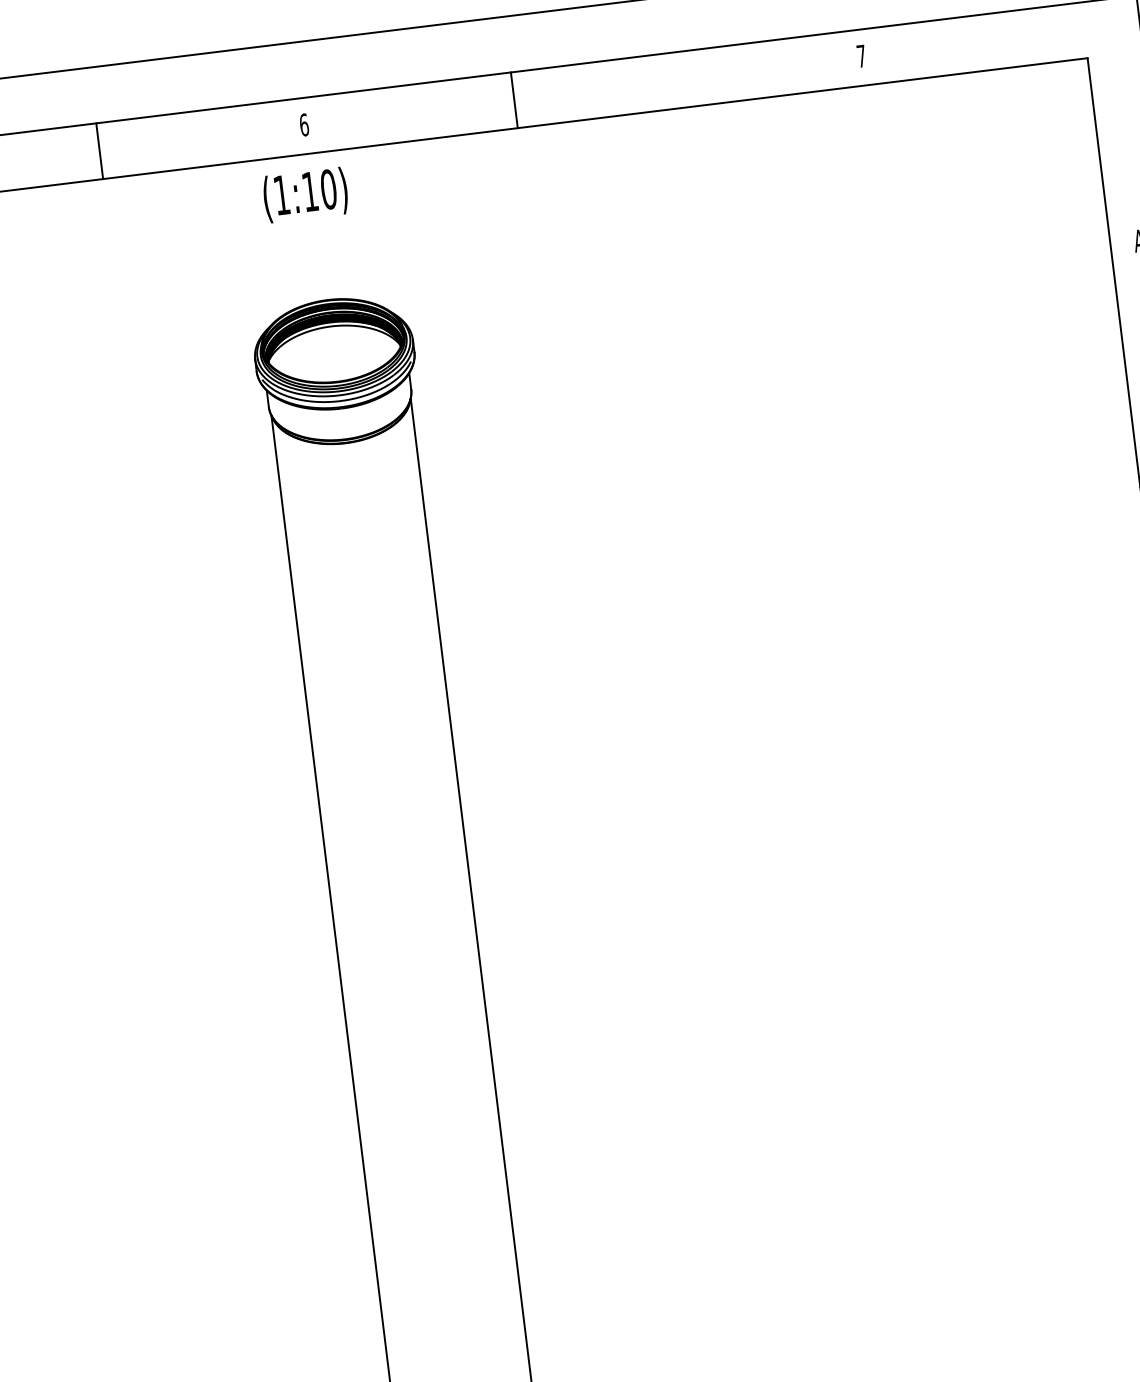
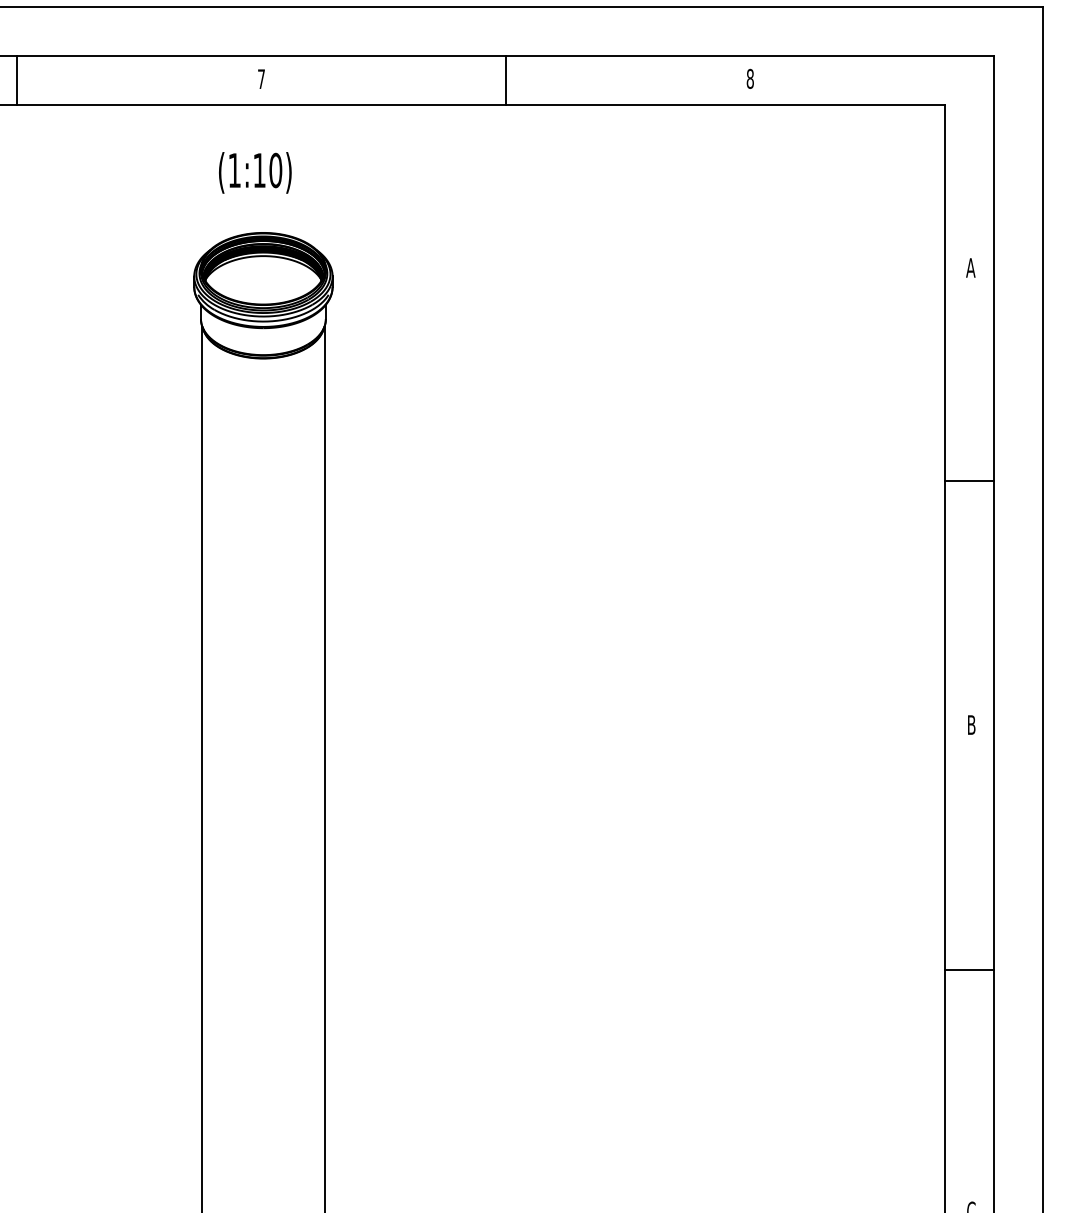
text: (860, 55) -> (749, 78), 7 -> 8
line: (514, 99) -> (505, 79), moved
text: (304, 125) -> (261, 79), 6 -> 7
line: (99, 150) -> (16, 79), moved
text: (305, 194) -> (255, 172), moved

